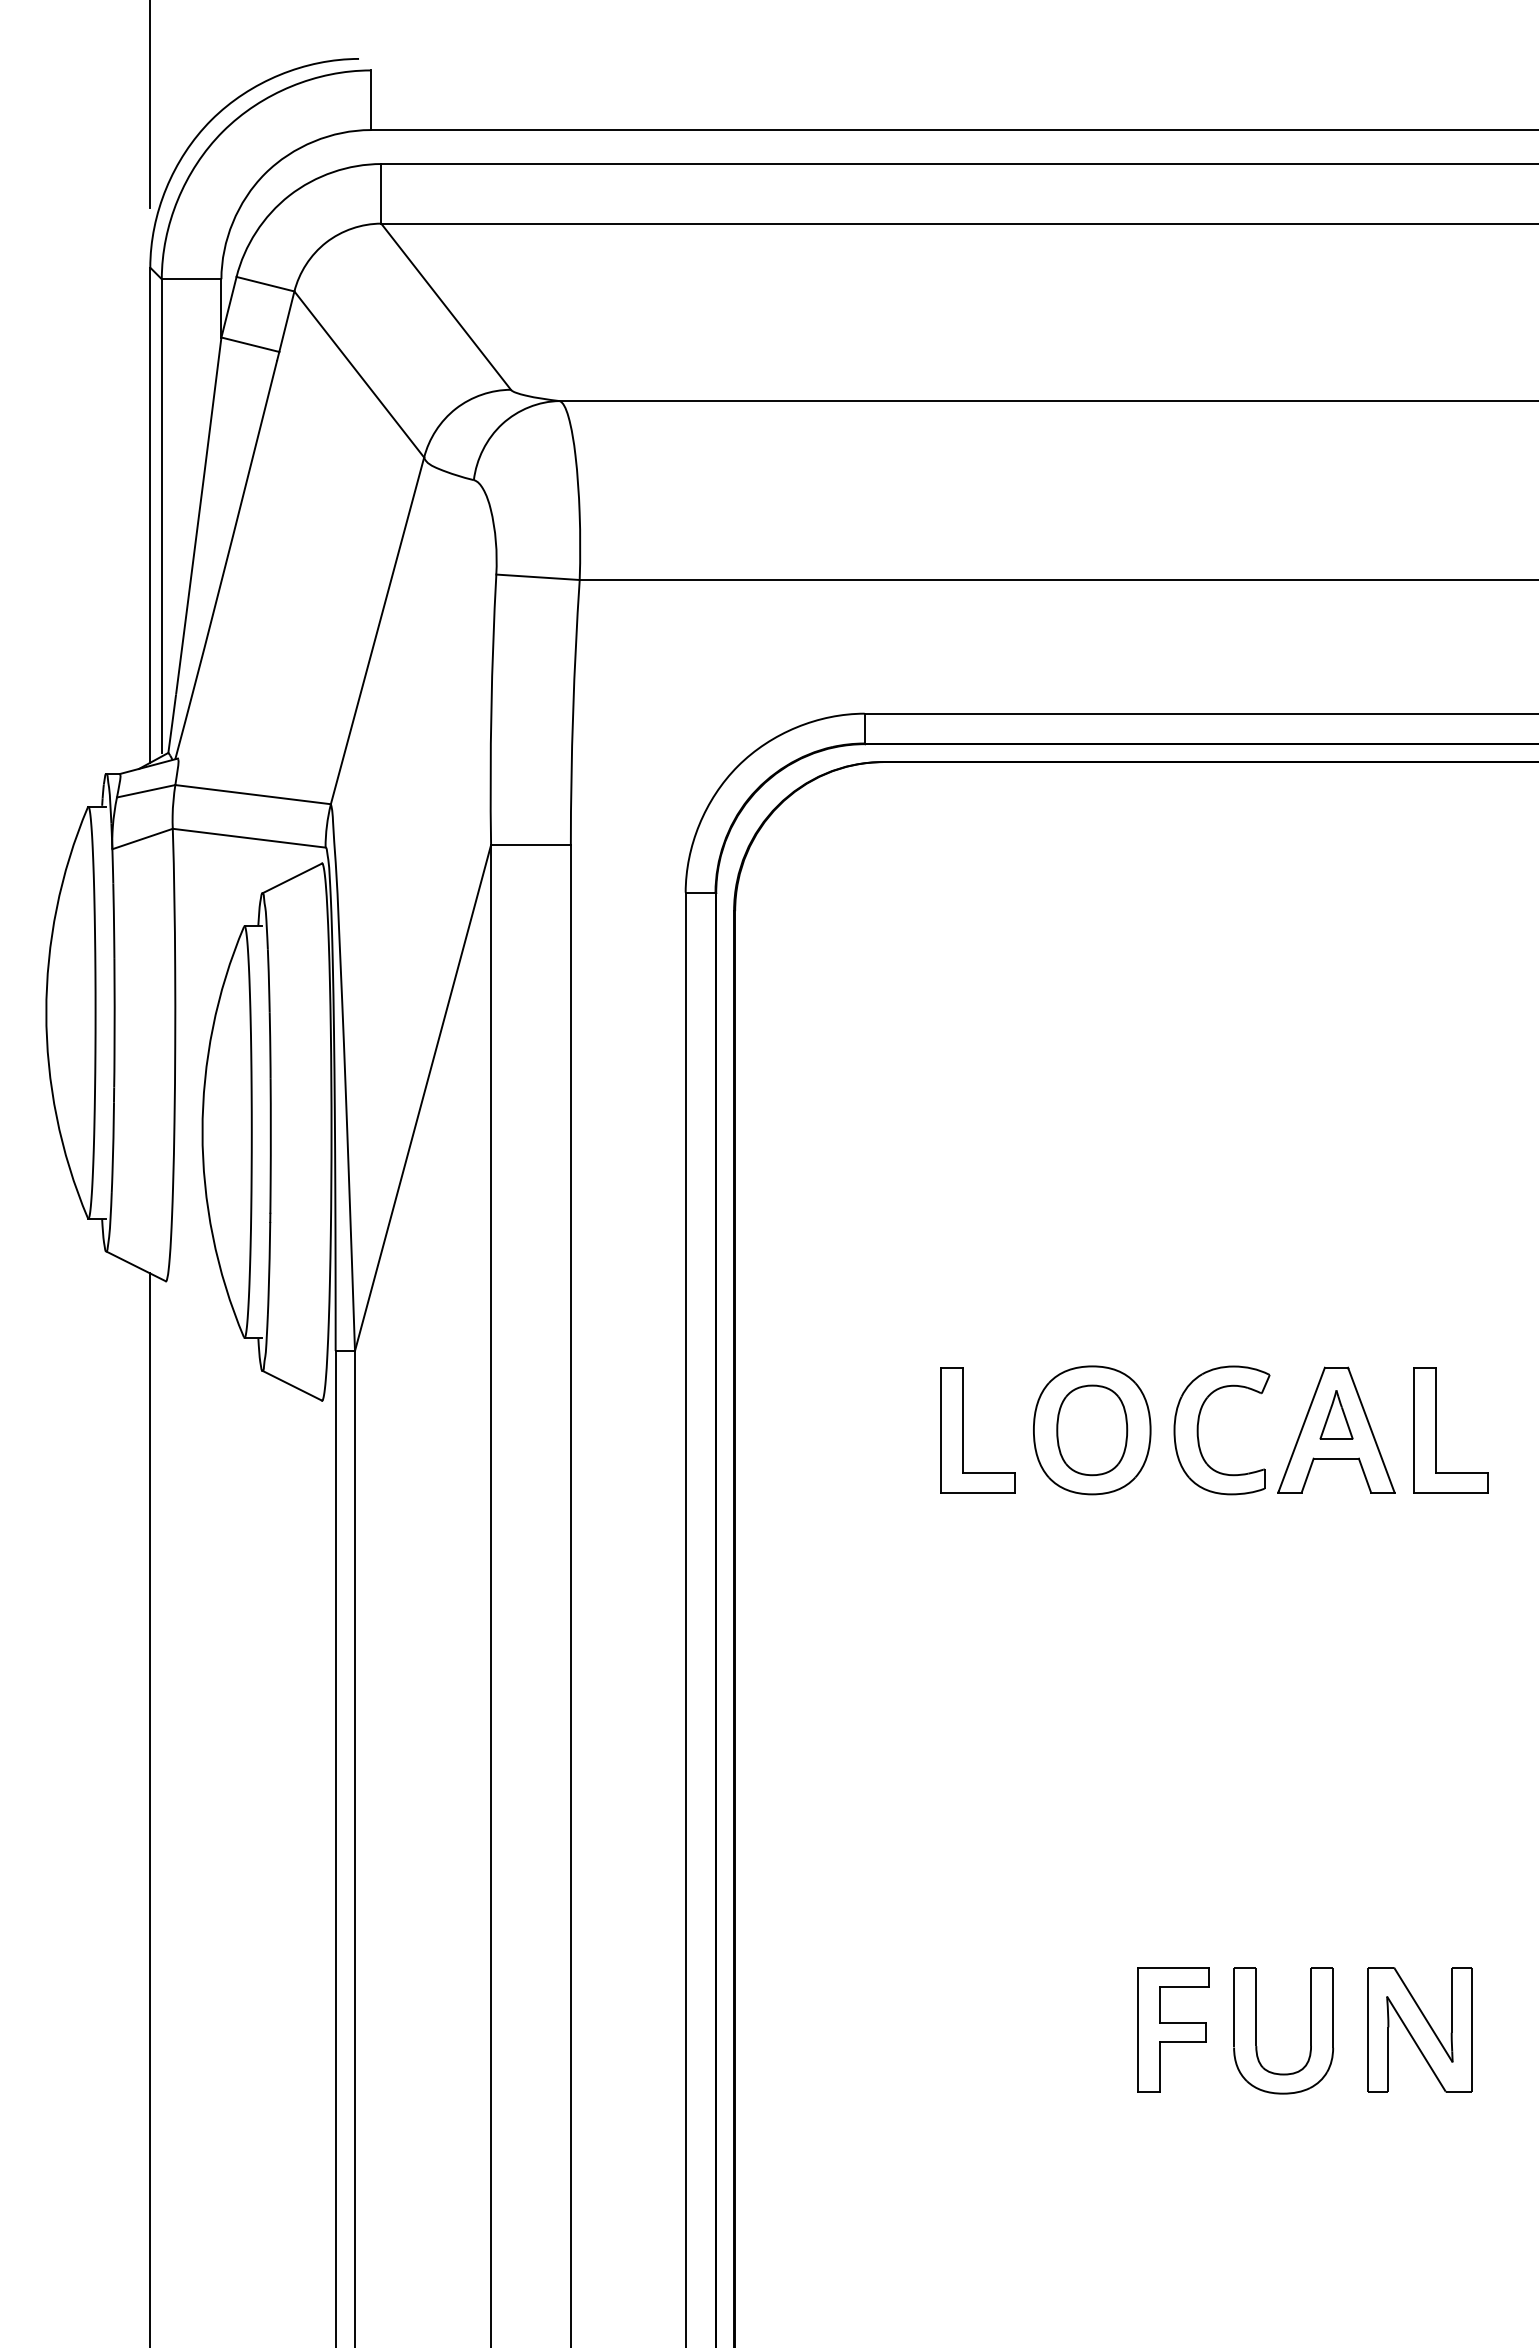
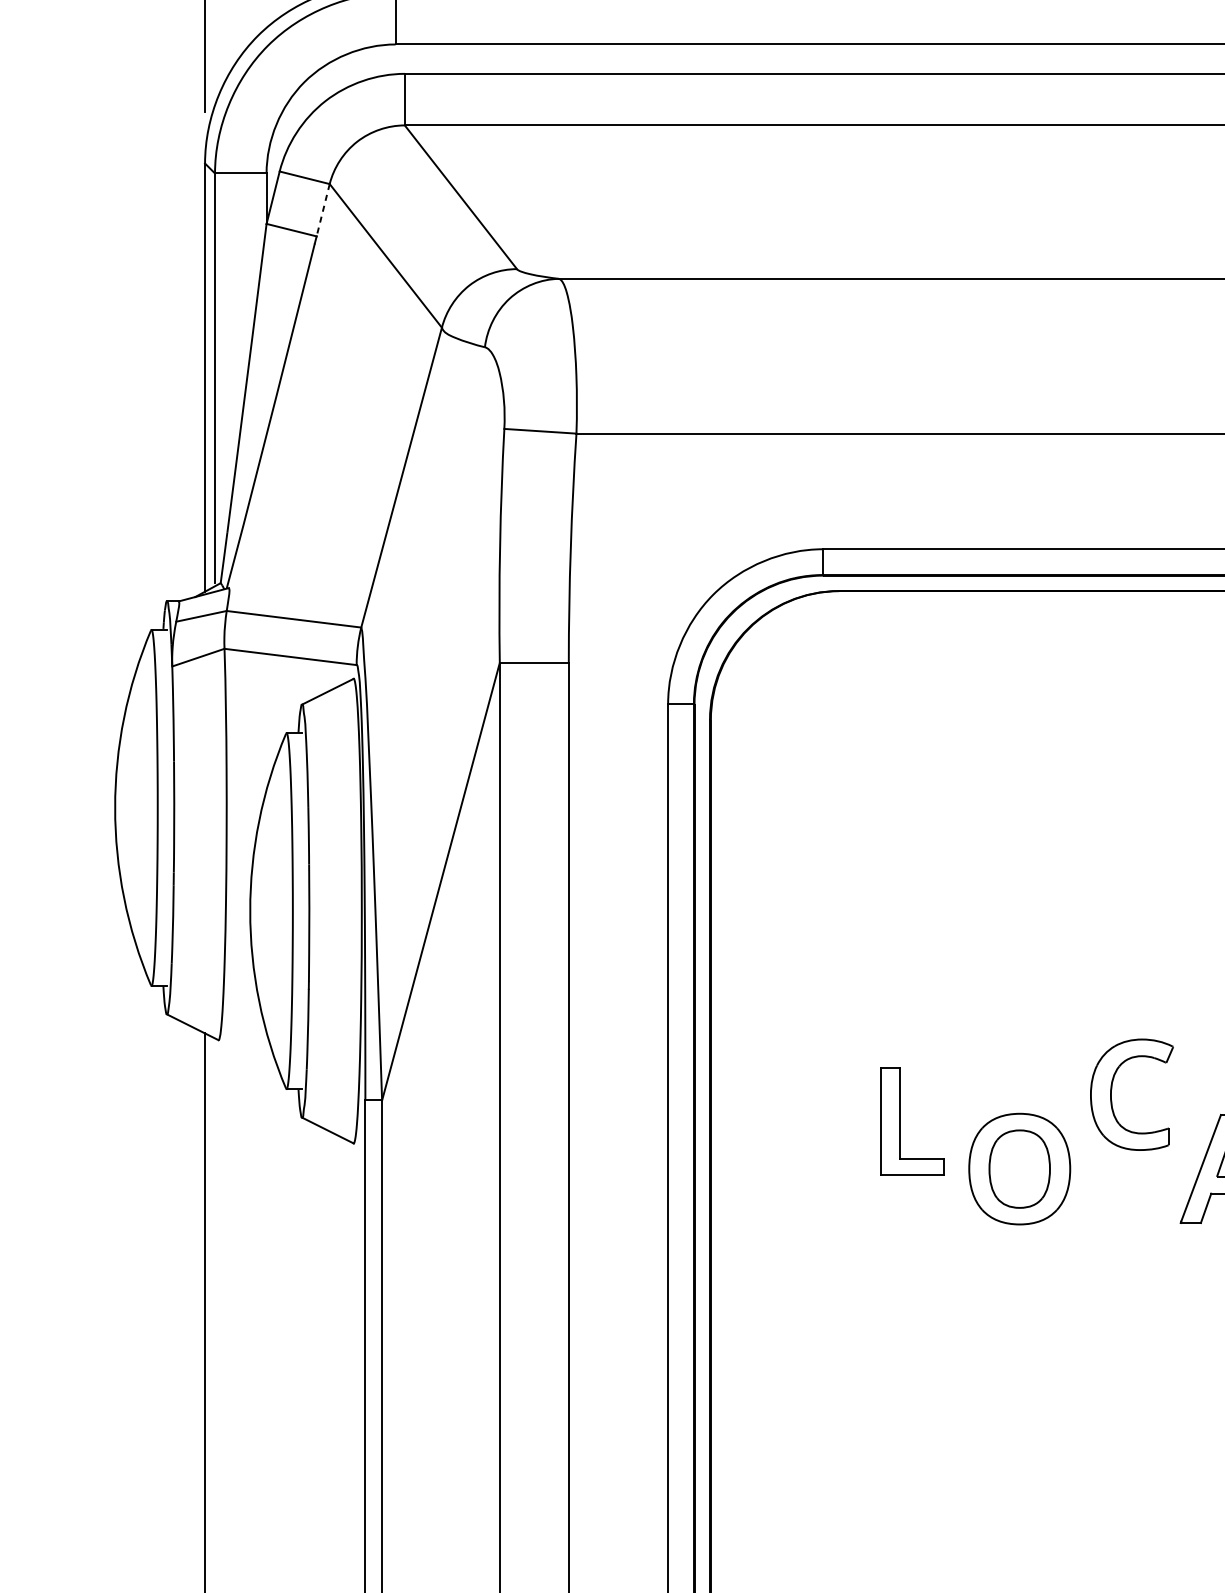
line: (286, 322) -> (322, 210), solid -> dashed
part: (963, 1430) -> (899, 1121), moved
part: (1198, 1430) -> (1111, 1094), moved

